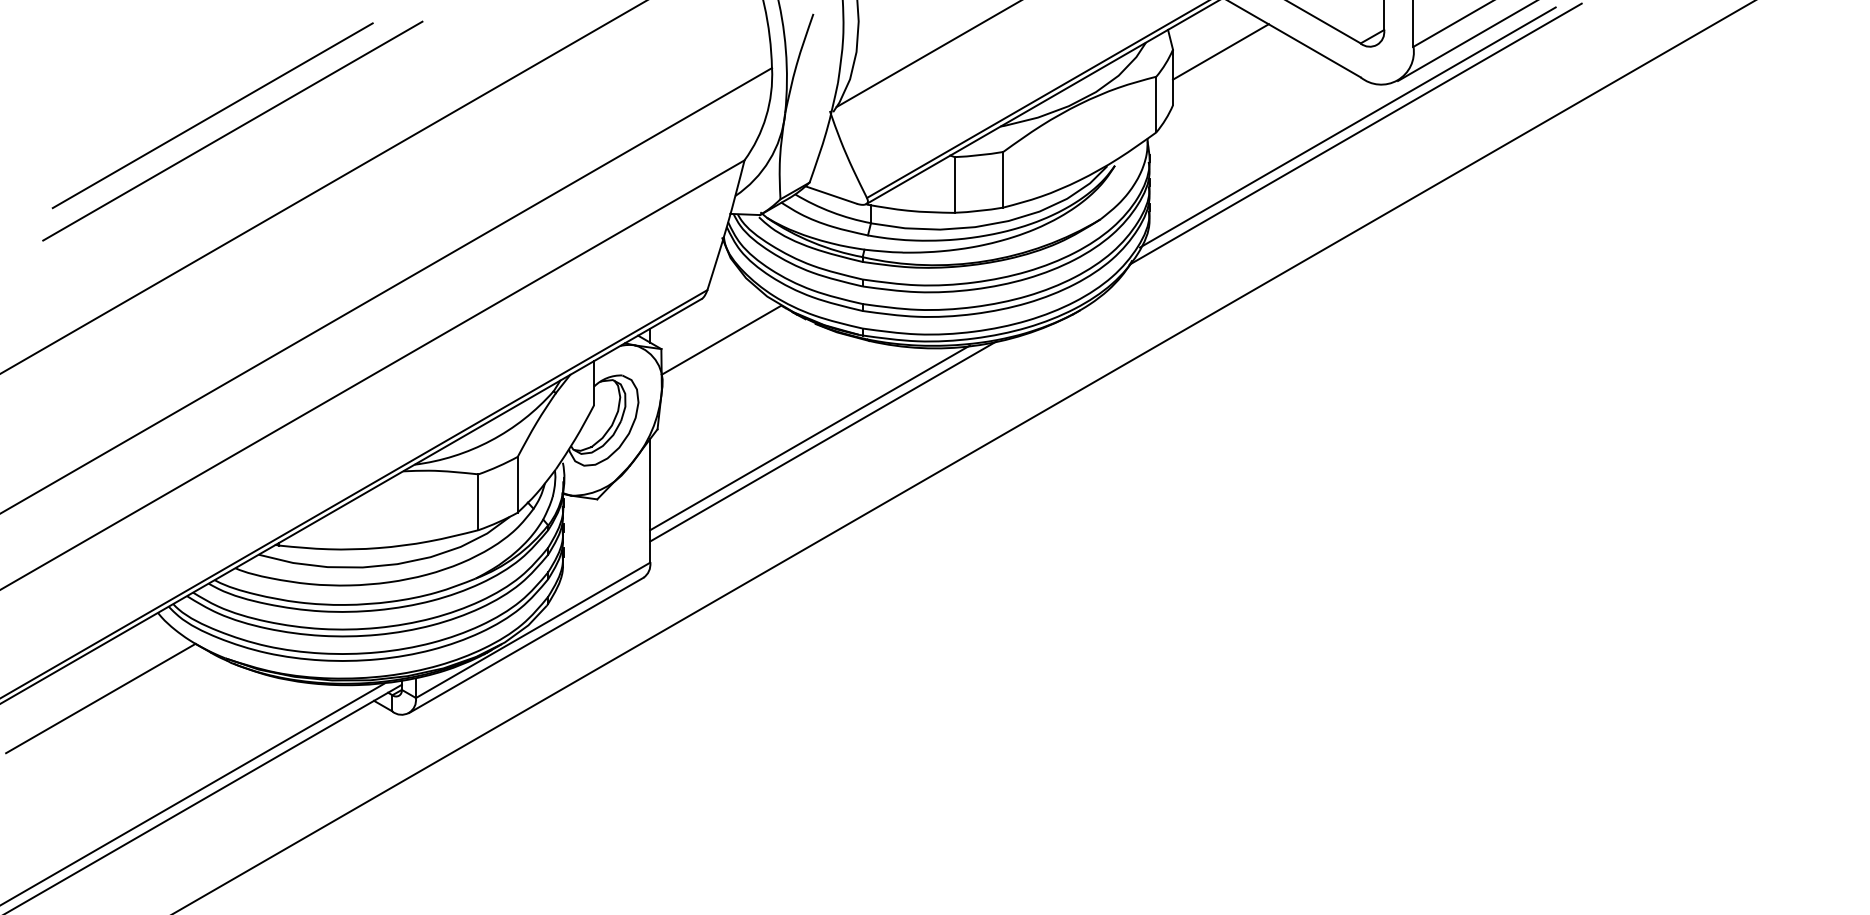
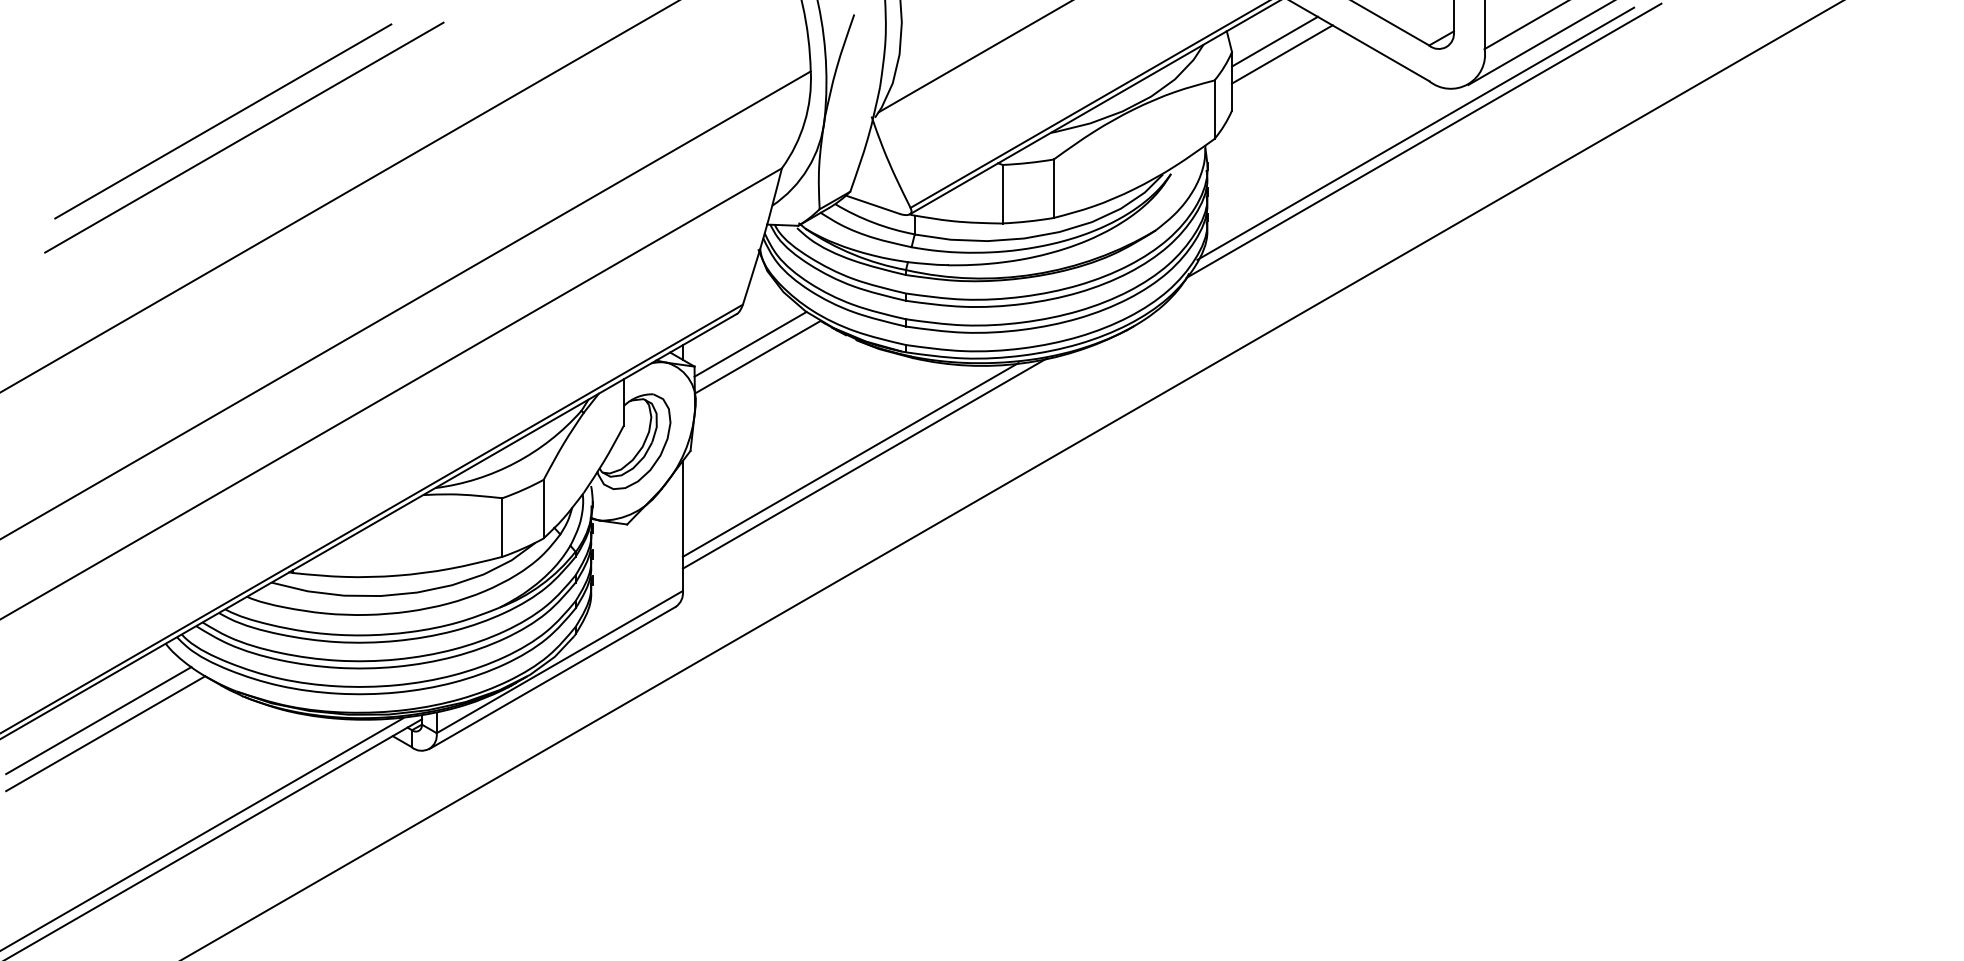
line: (1214, 39) -> (1275, 41), added
line: (714, 327) -> (750, 343), added
line: (93, 685) -> (98, 720), added

